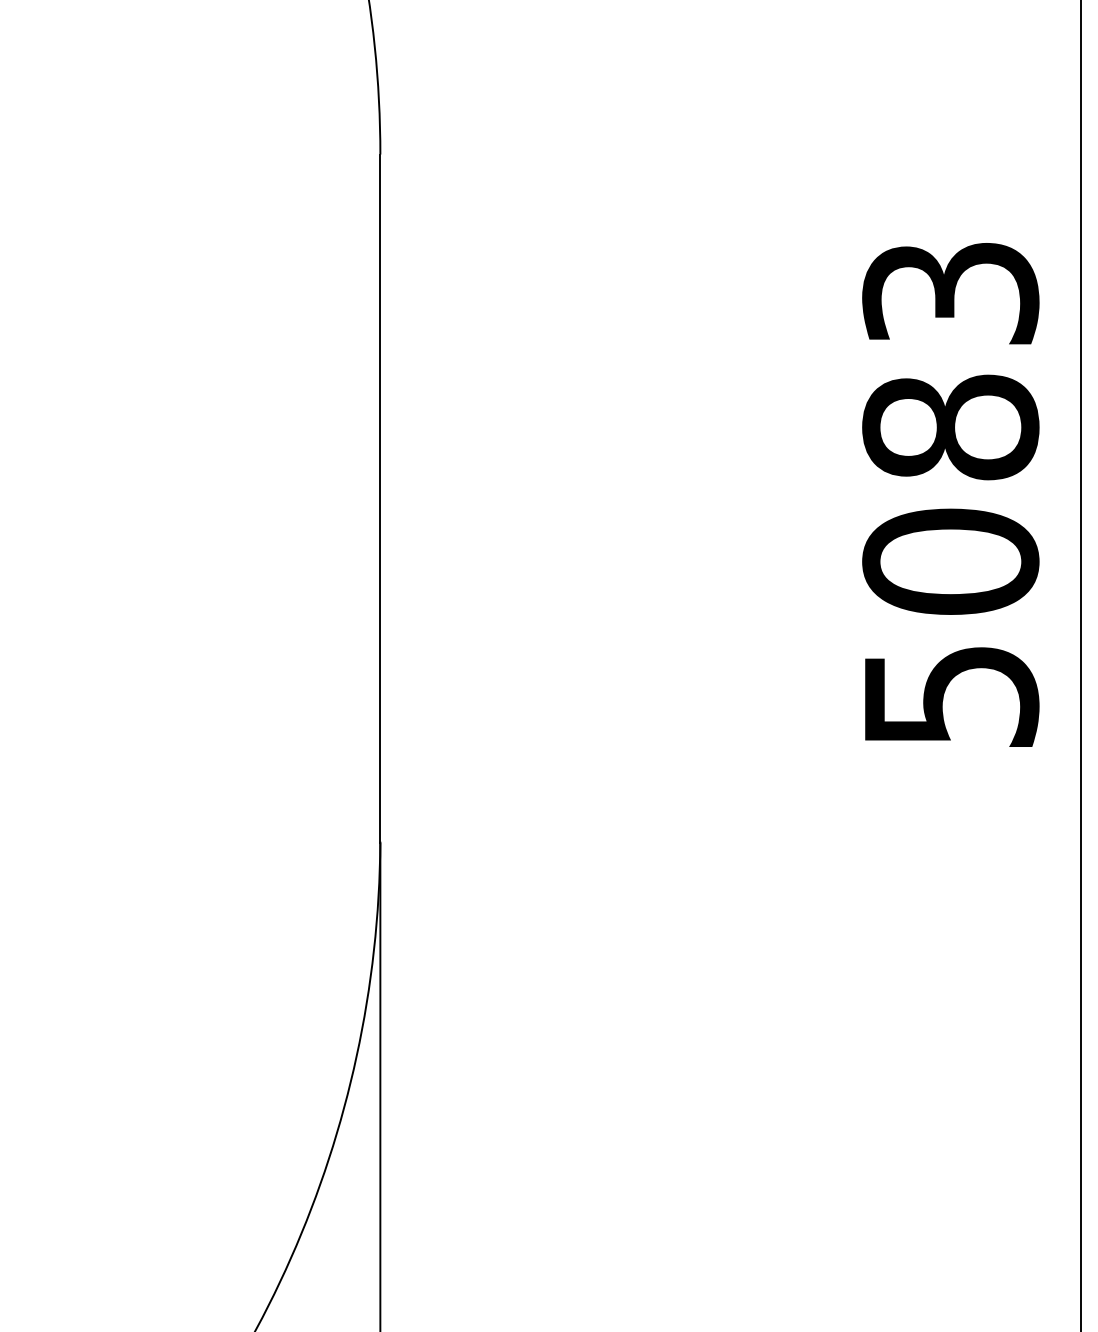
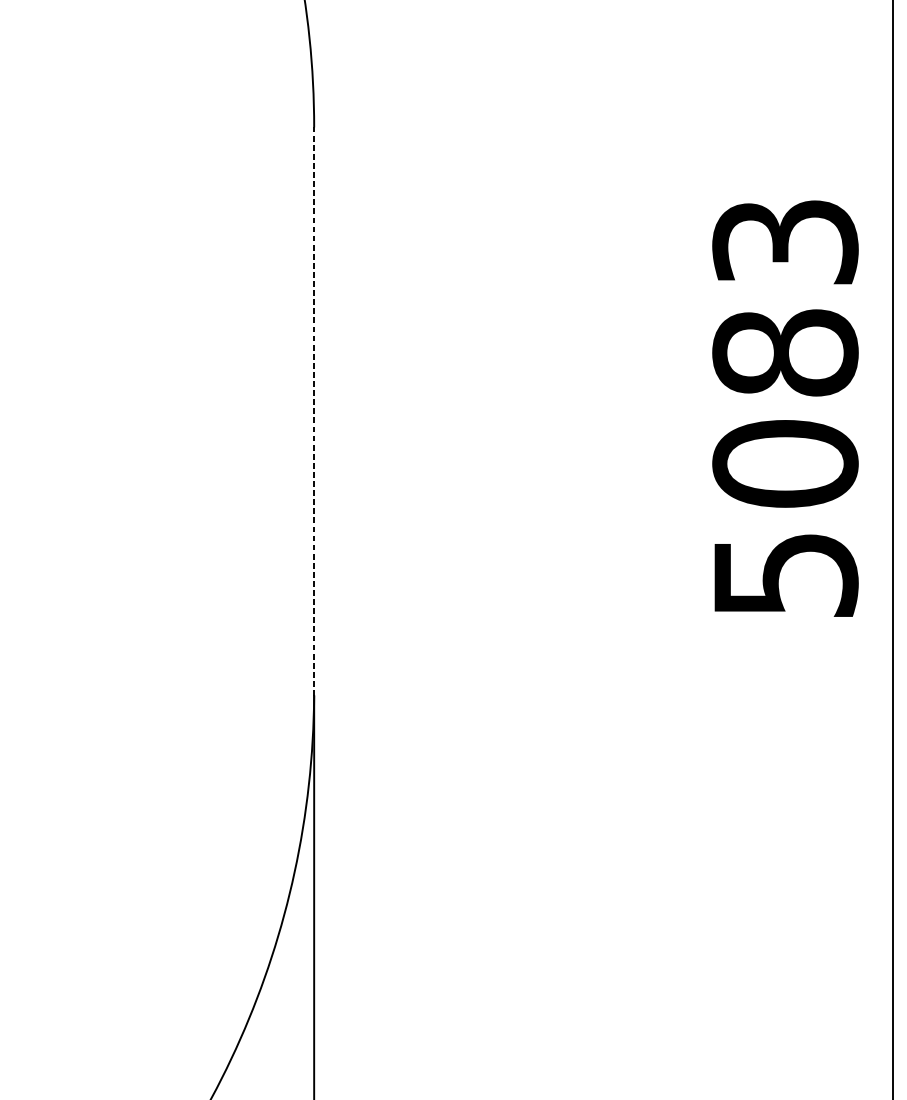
line: (380, 498) -> (314, 411), solid -> dashed

